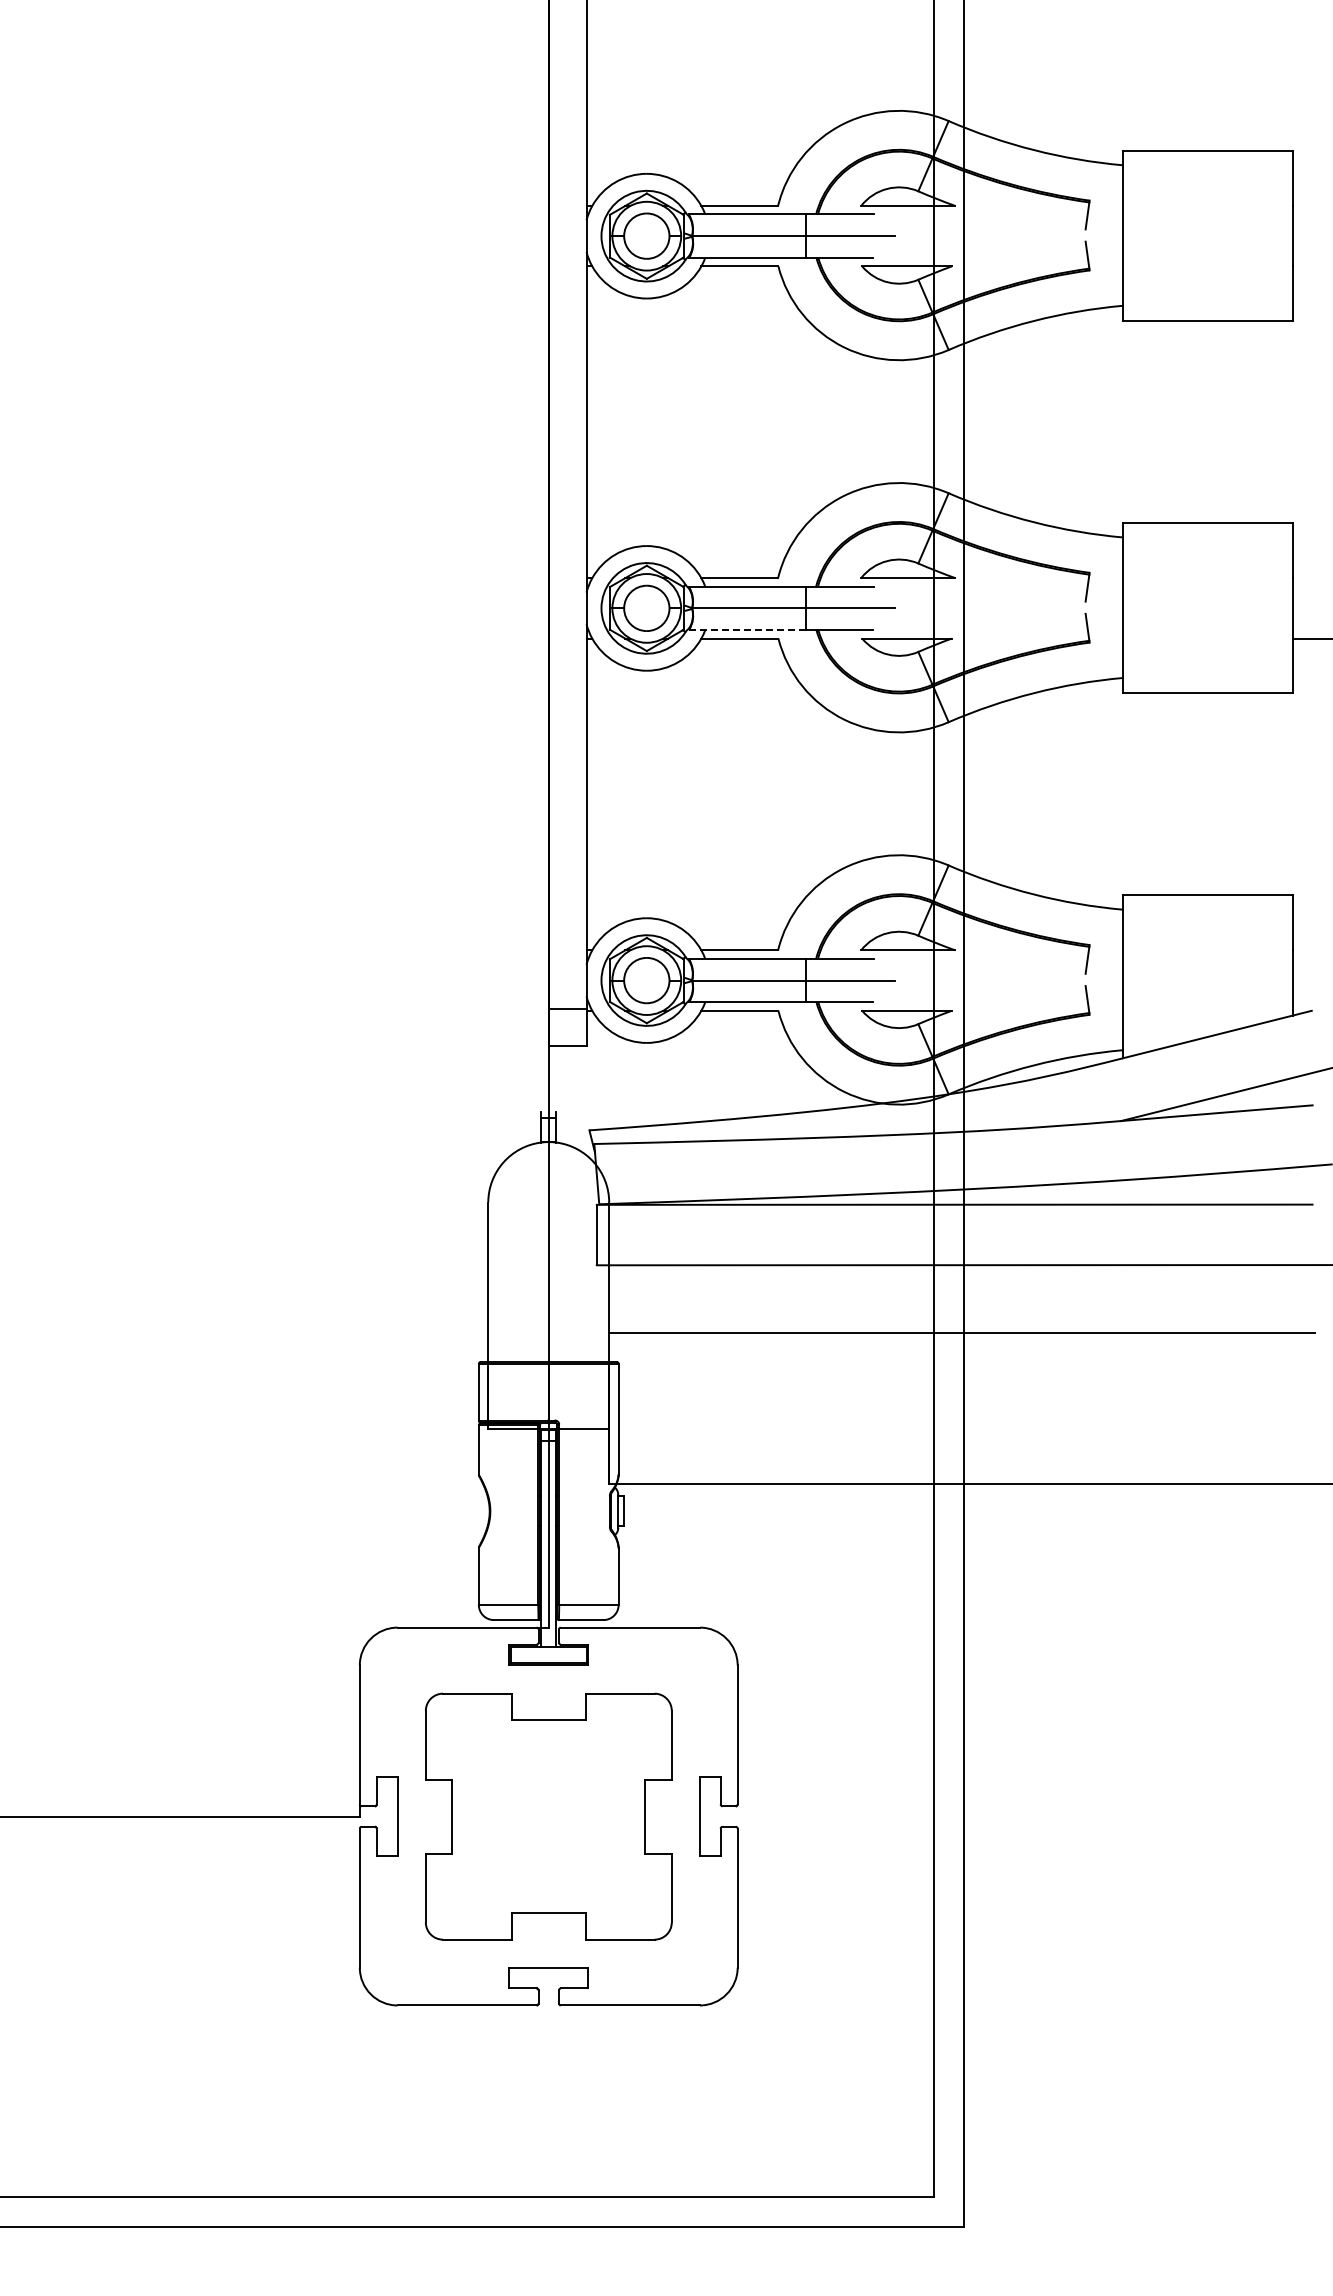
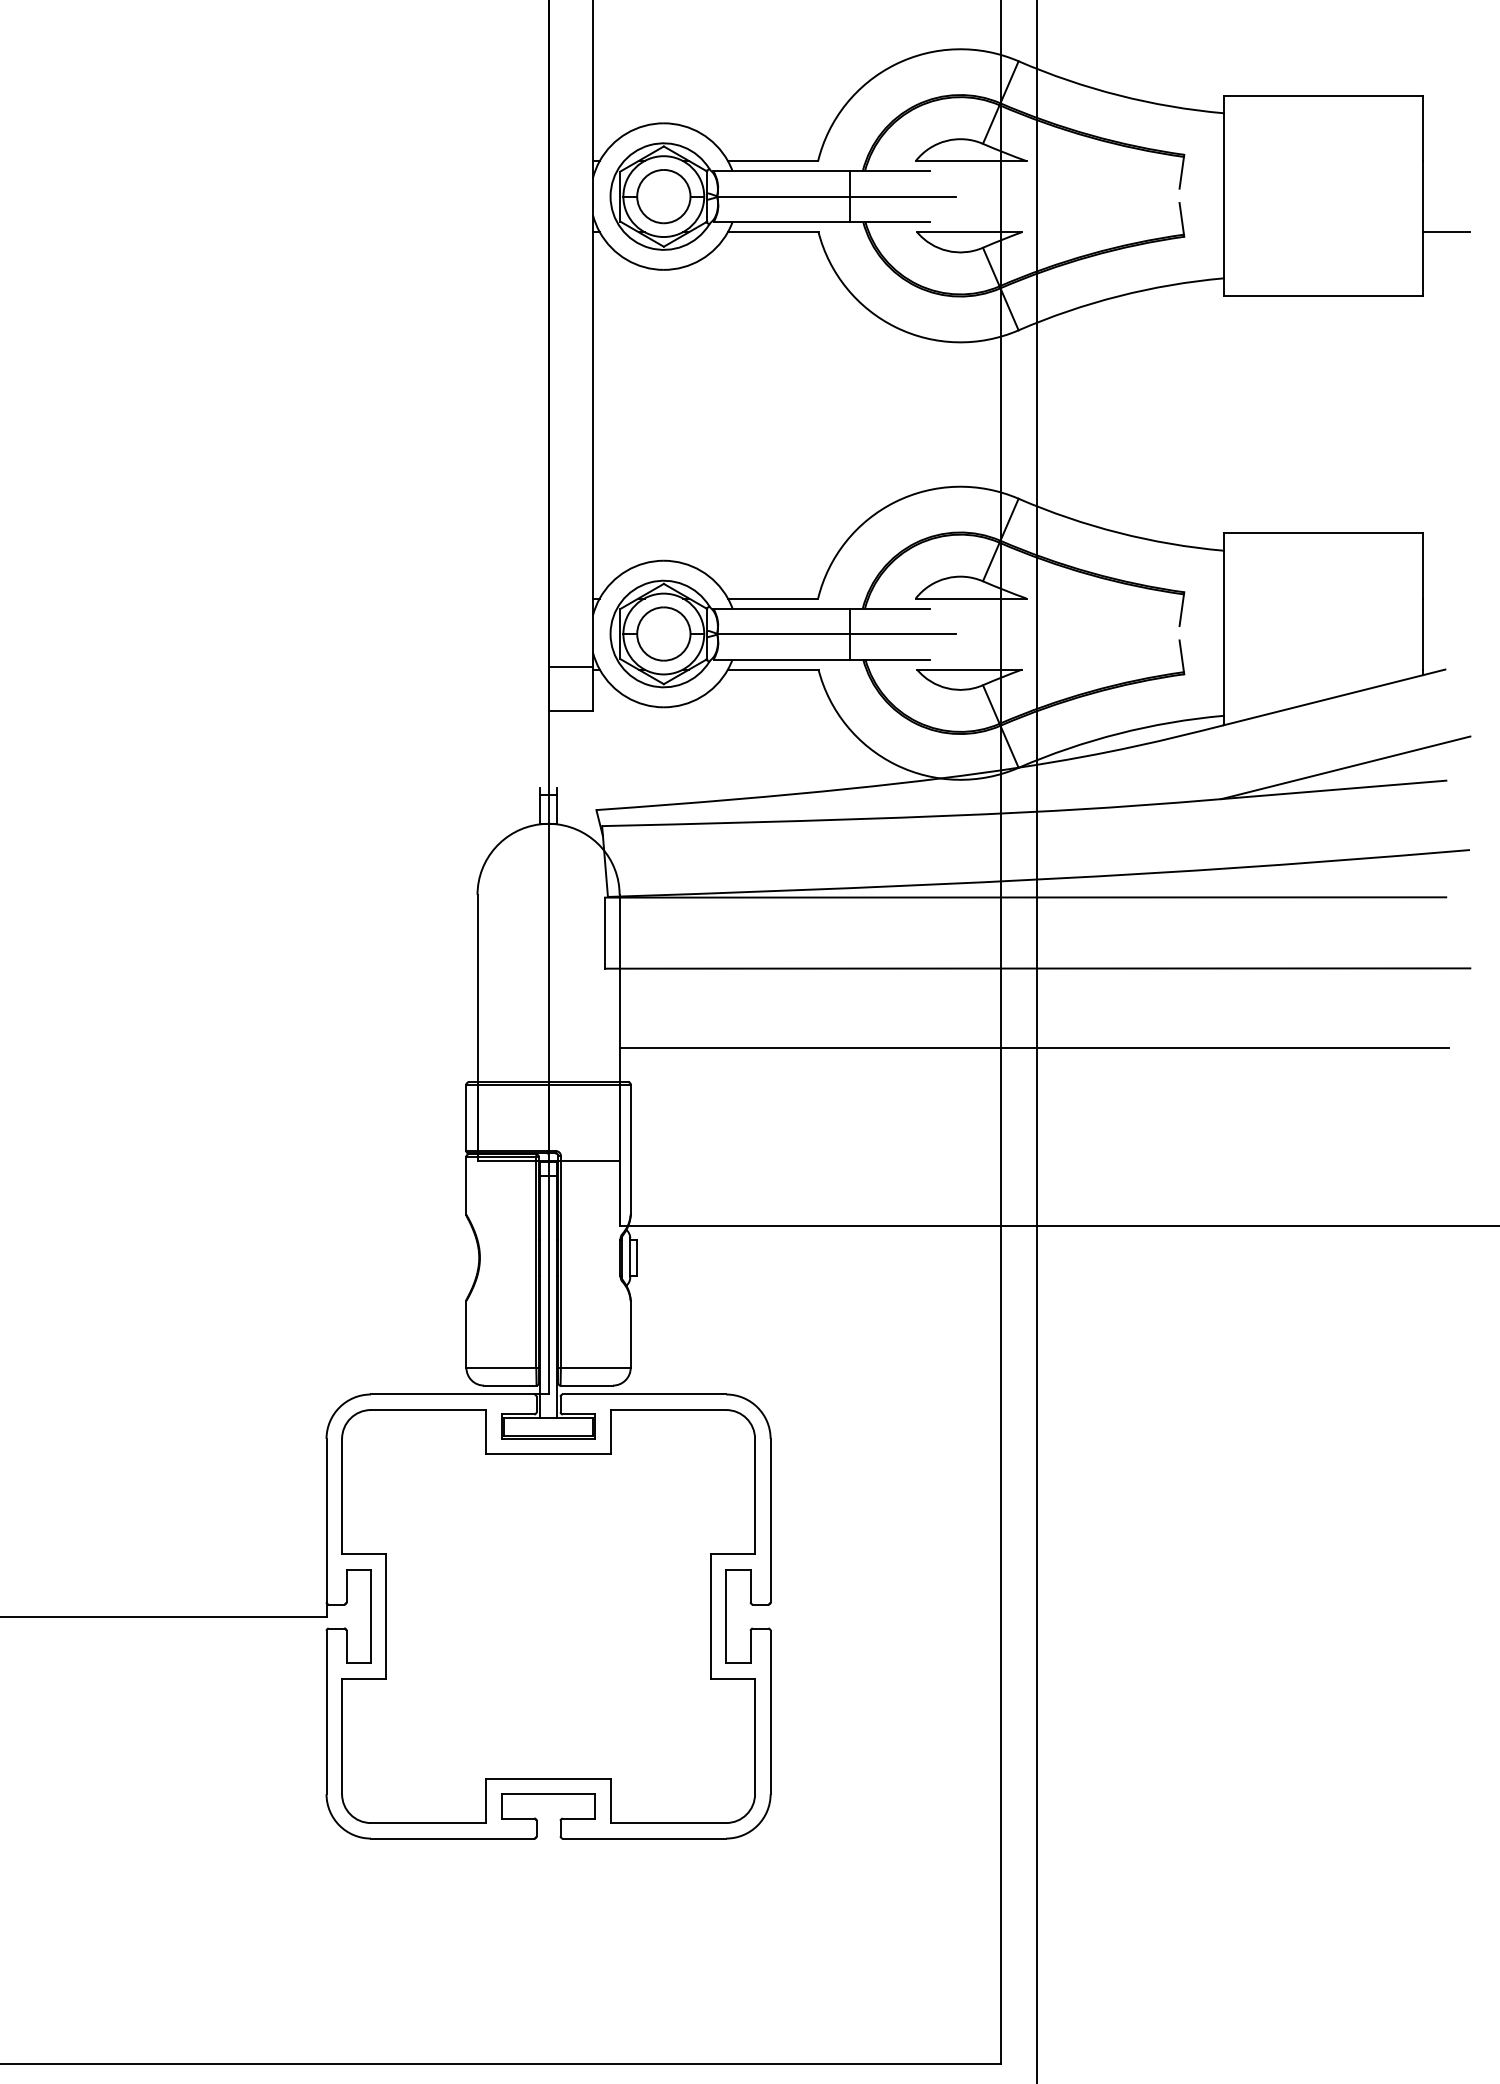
line: (746, 630) -> (781, 222), dashed -> solid
part: (548, 1816) -> (548, 1616), size x1.43

